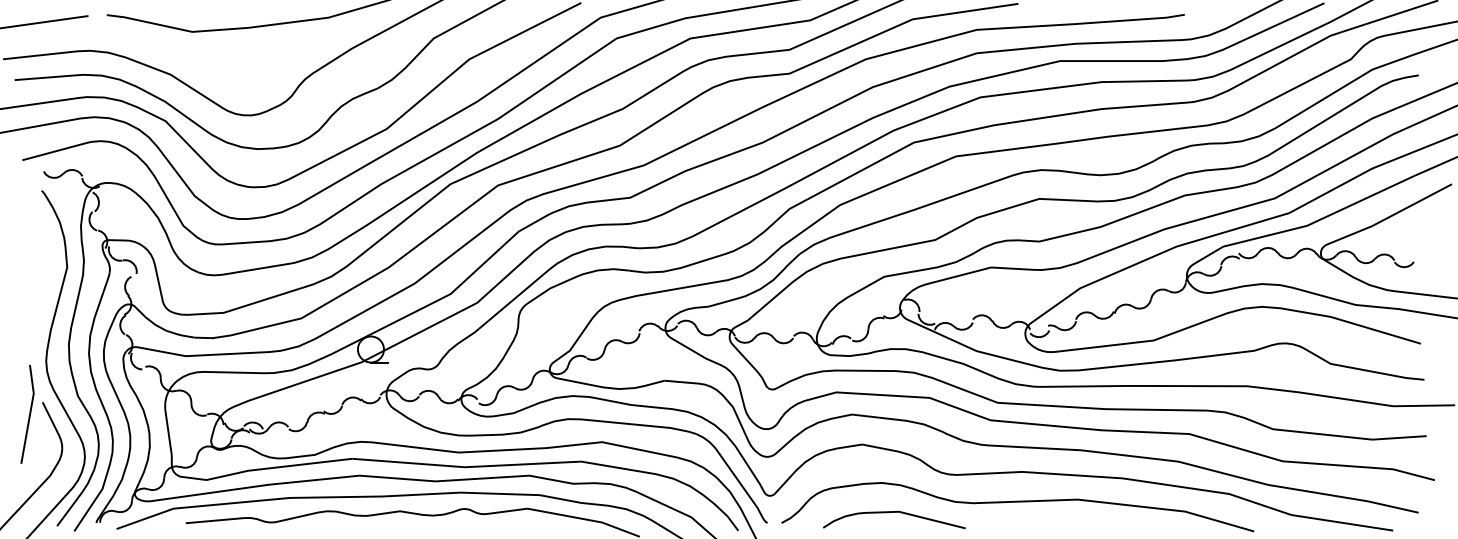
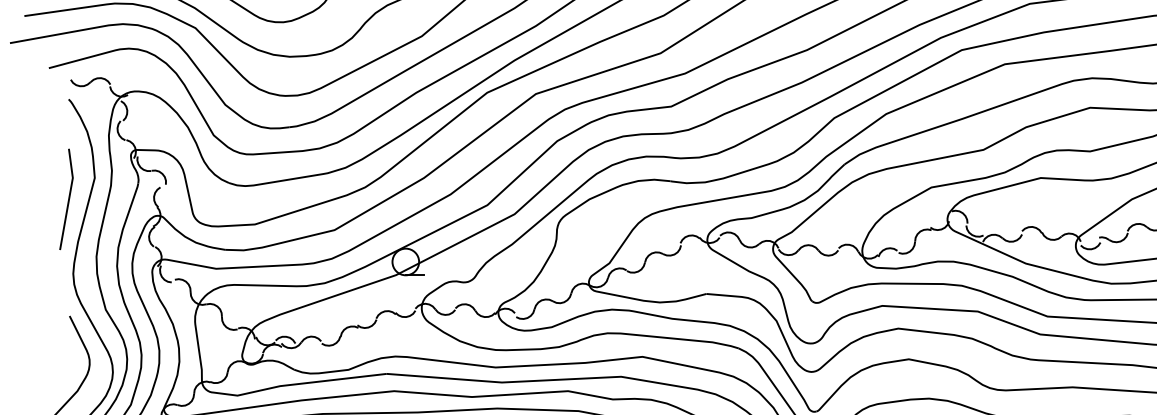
line: (29, 414) -> (68, 199), moved

